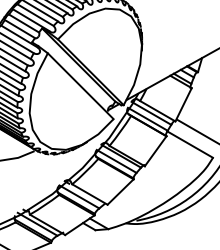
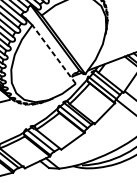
line: (80, 86) -> (53, 54), solid -> dashed

